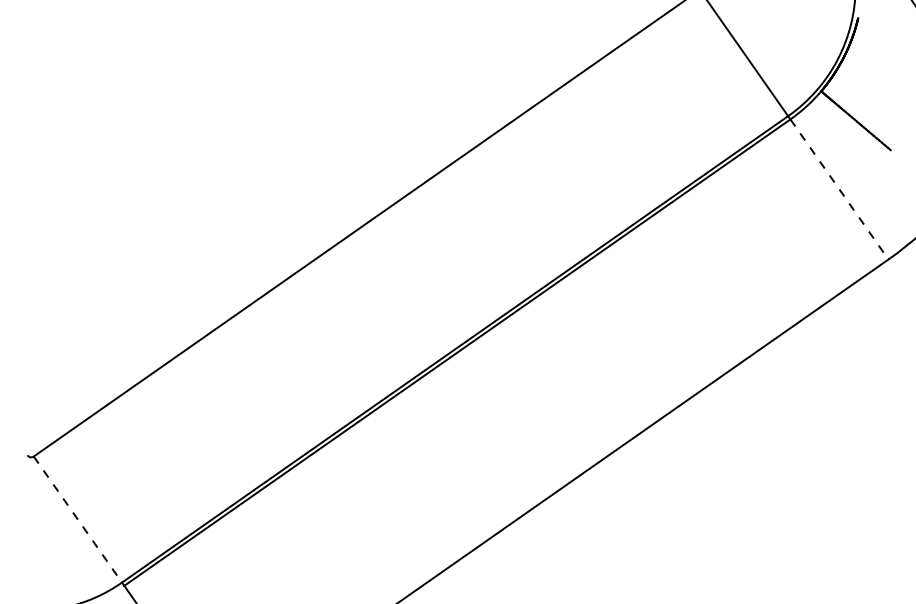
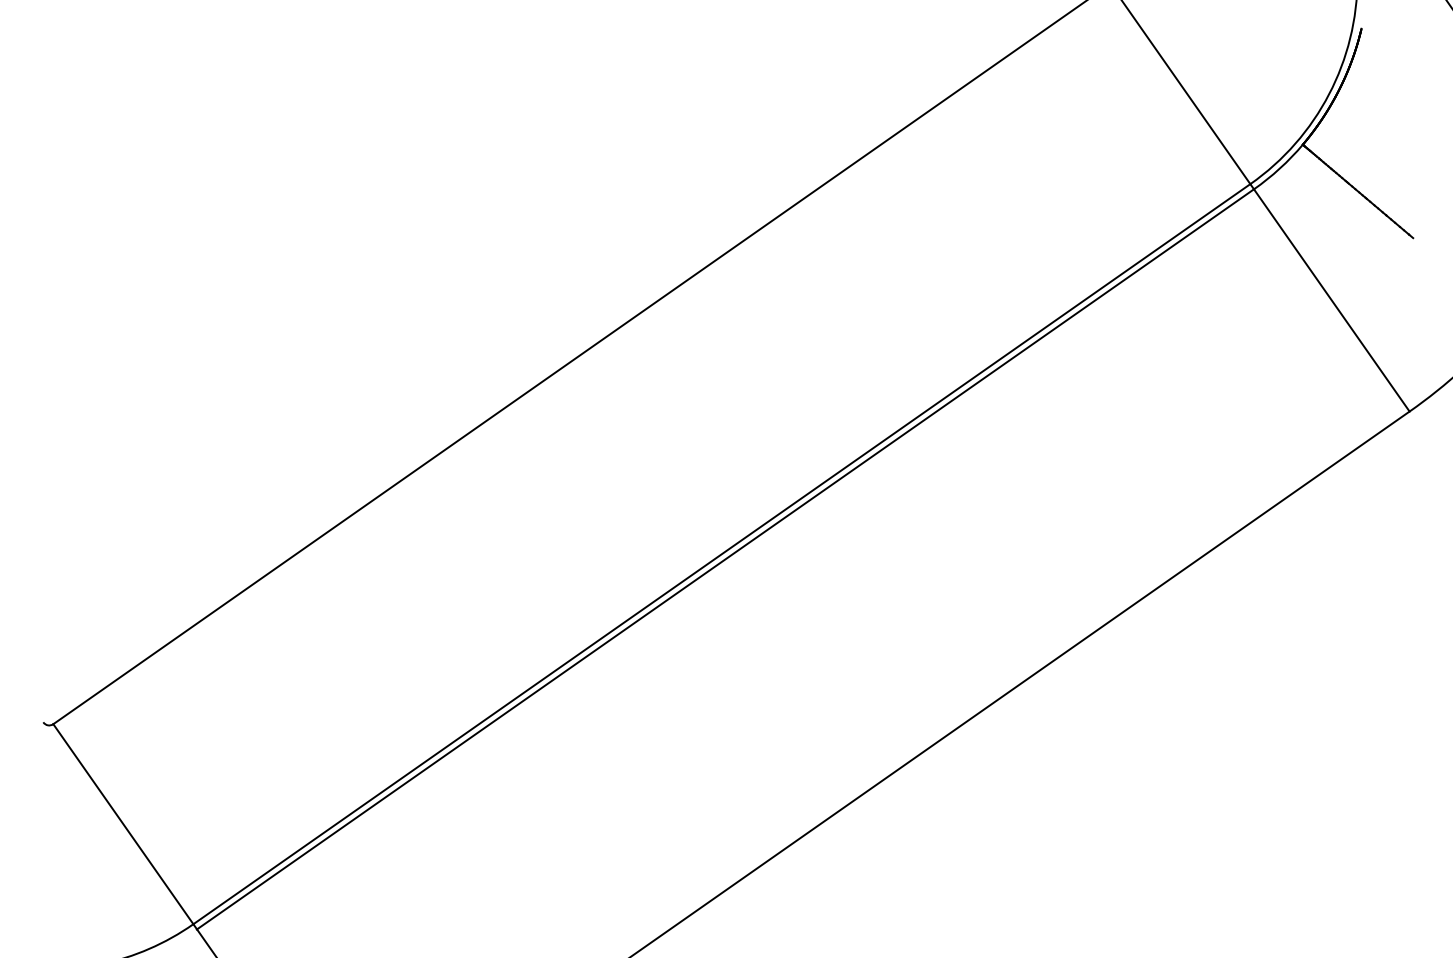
line: (839, 189) -> (1331, 300), dashed -> solid
line: (77, 519) -> (122, 824), dashed -> solid

